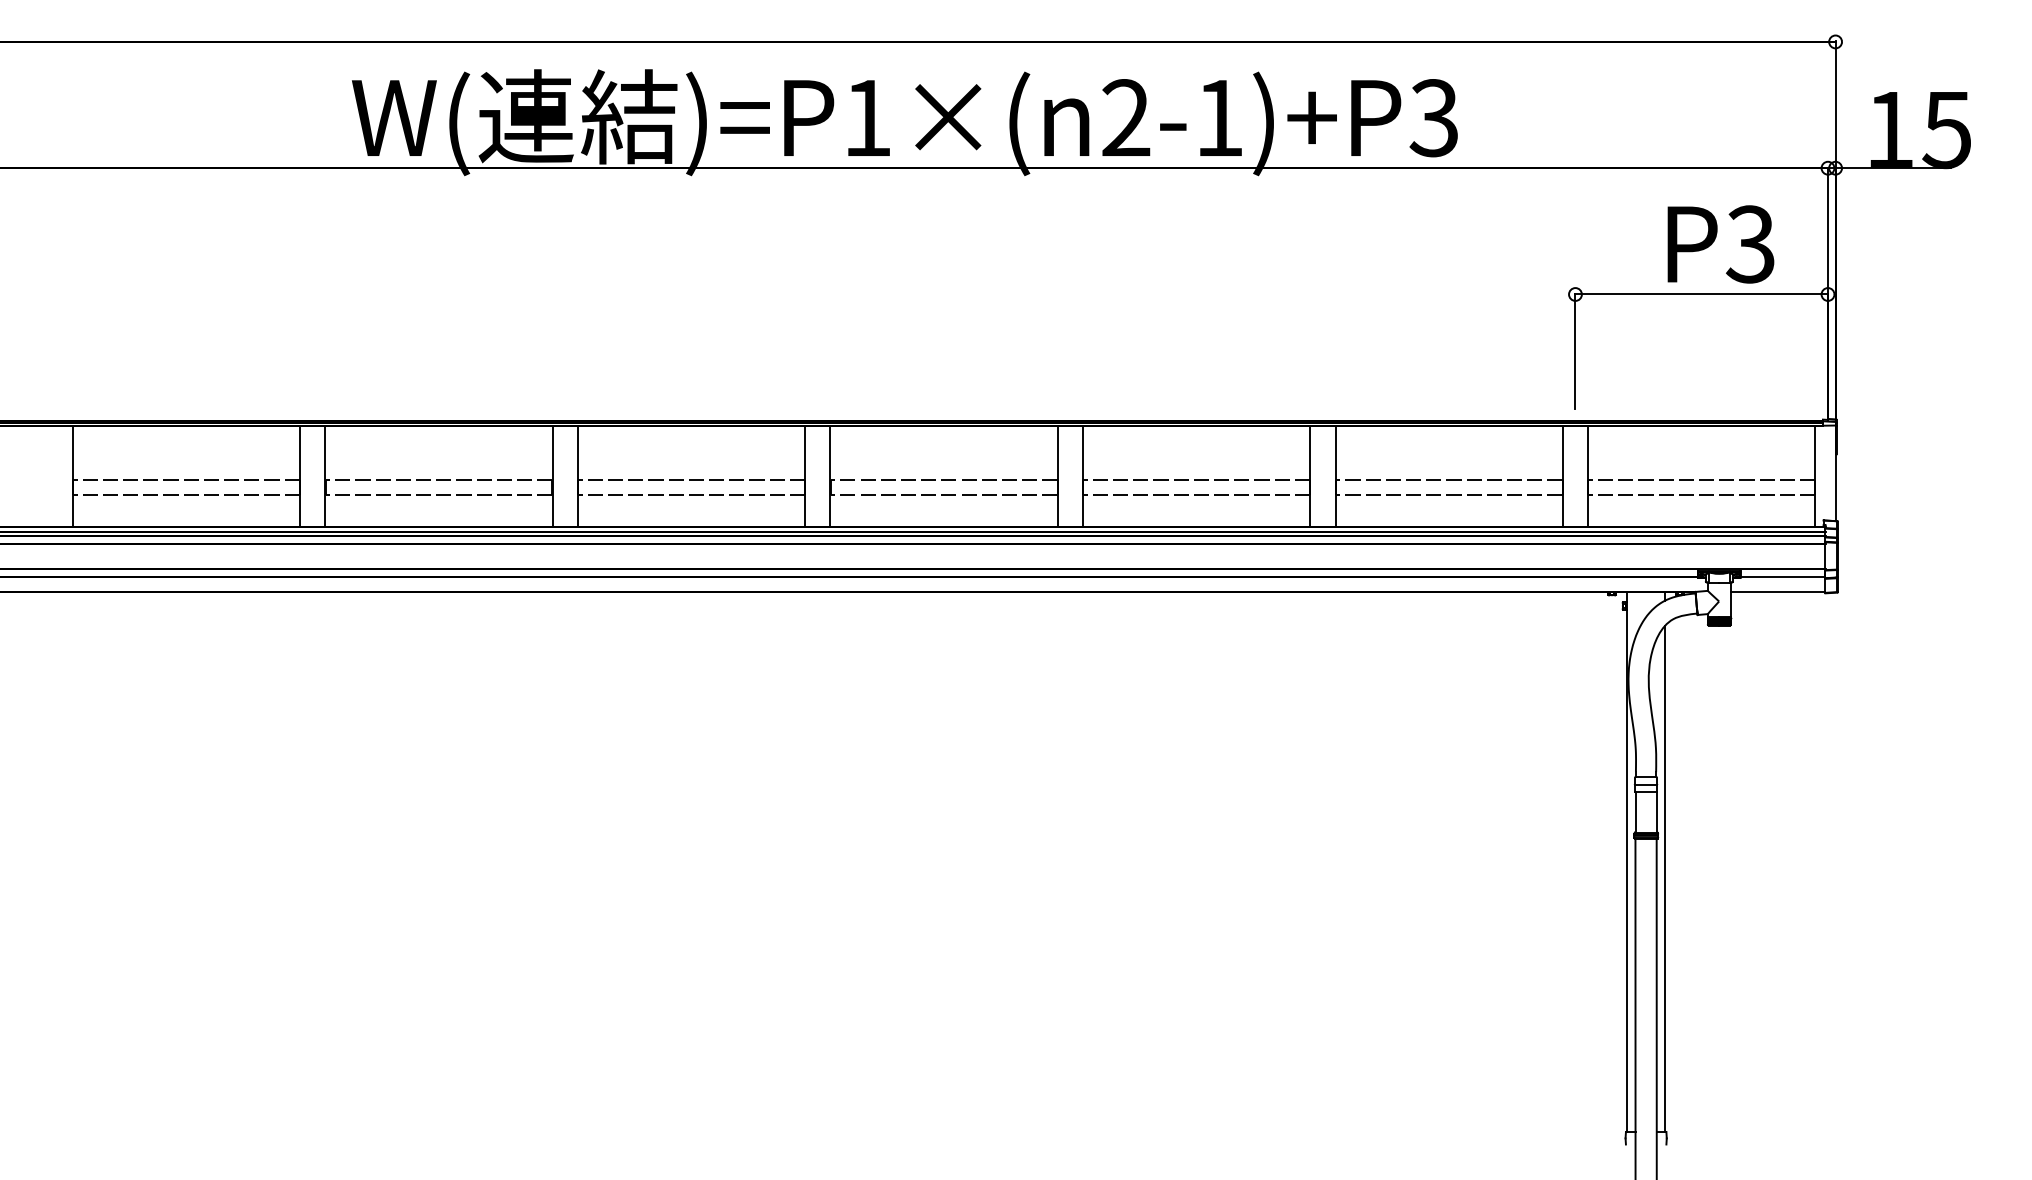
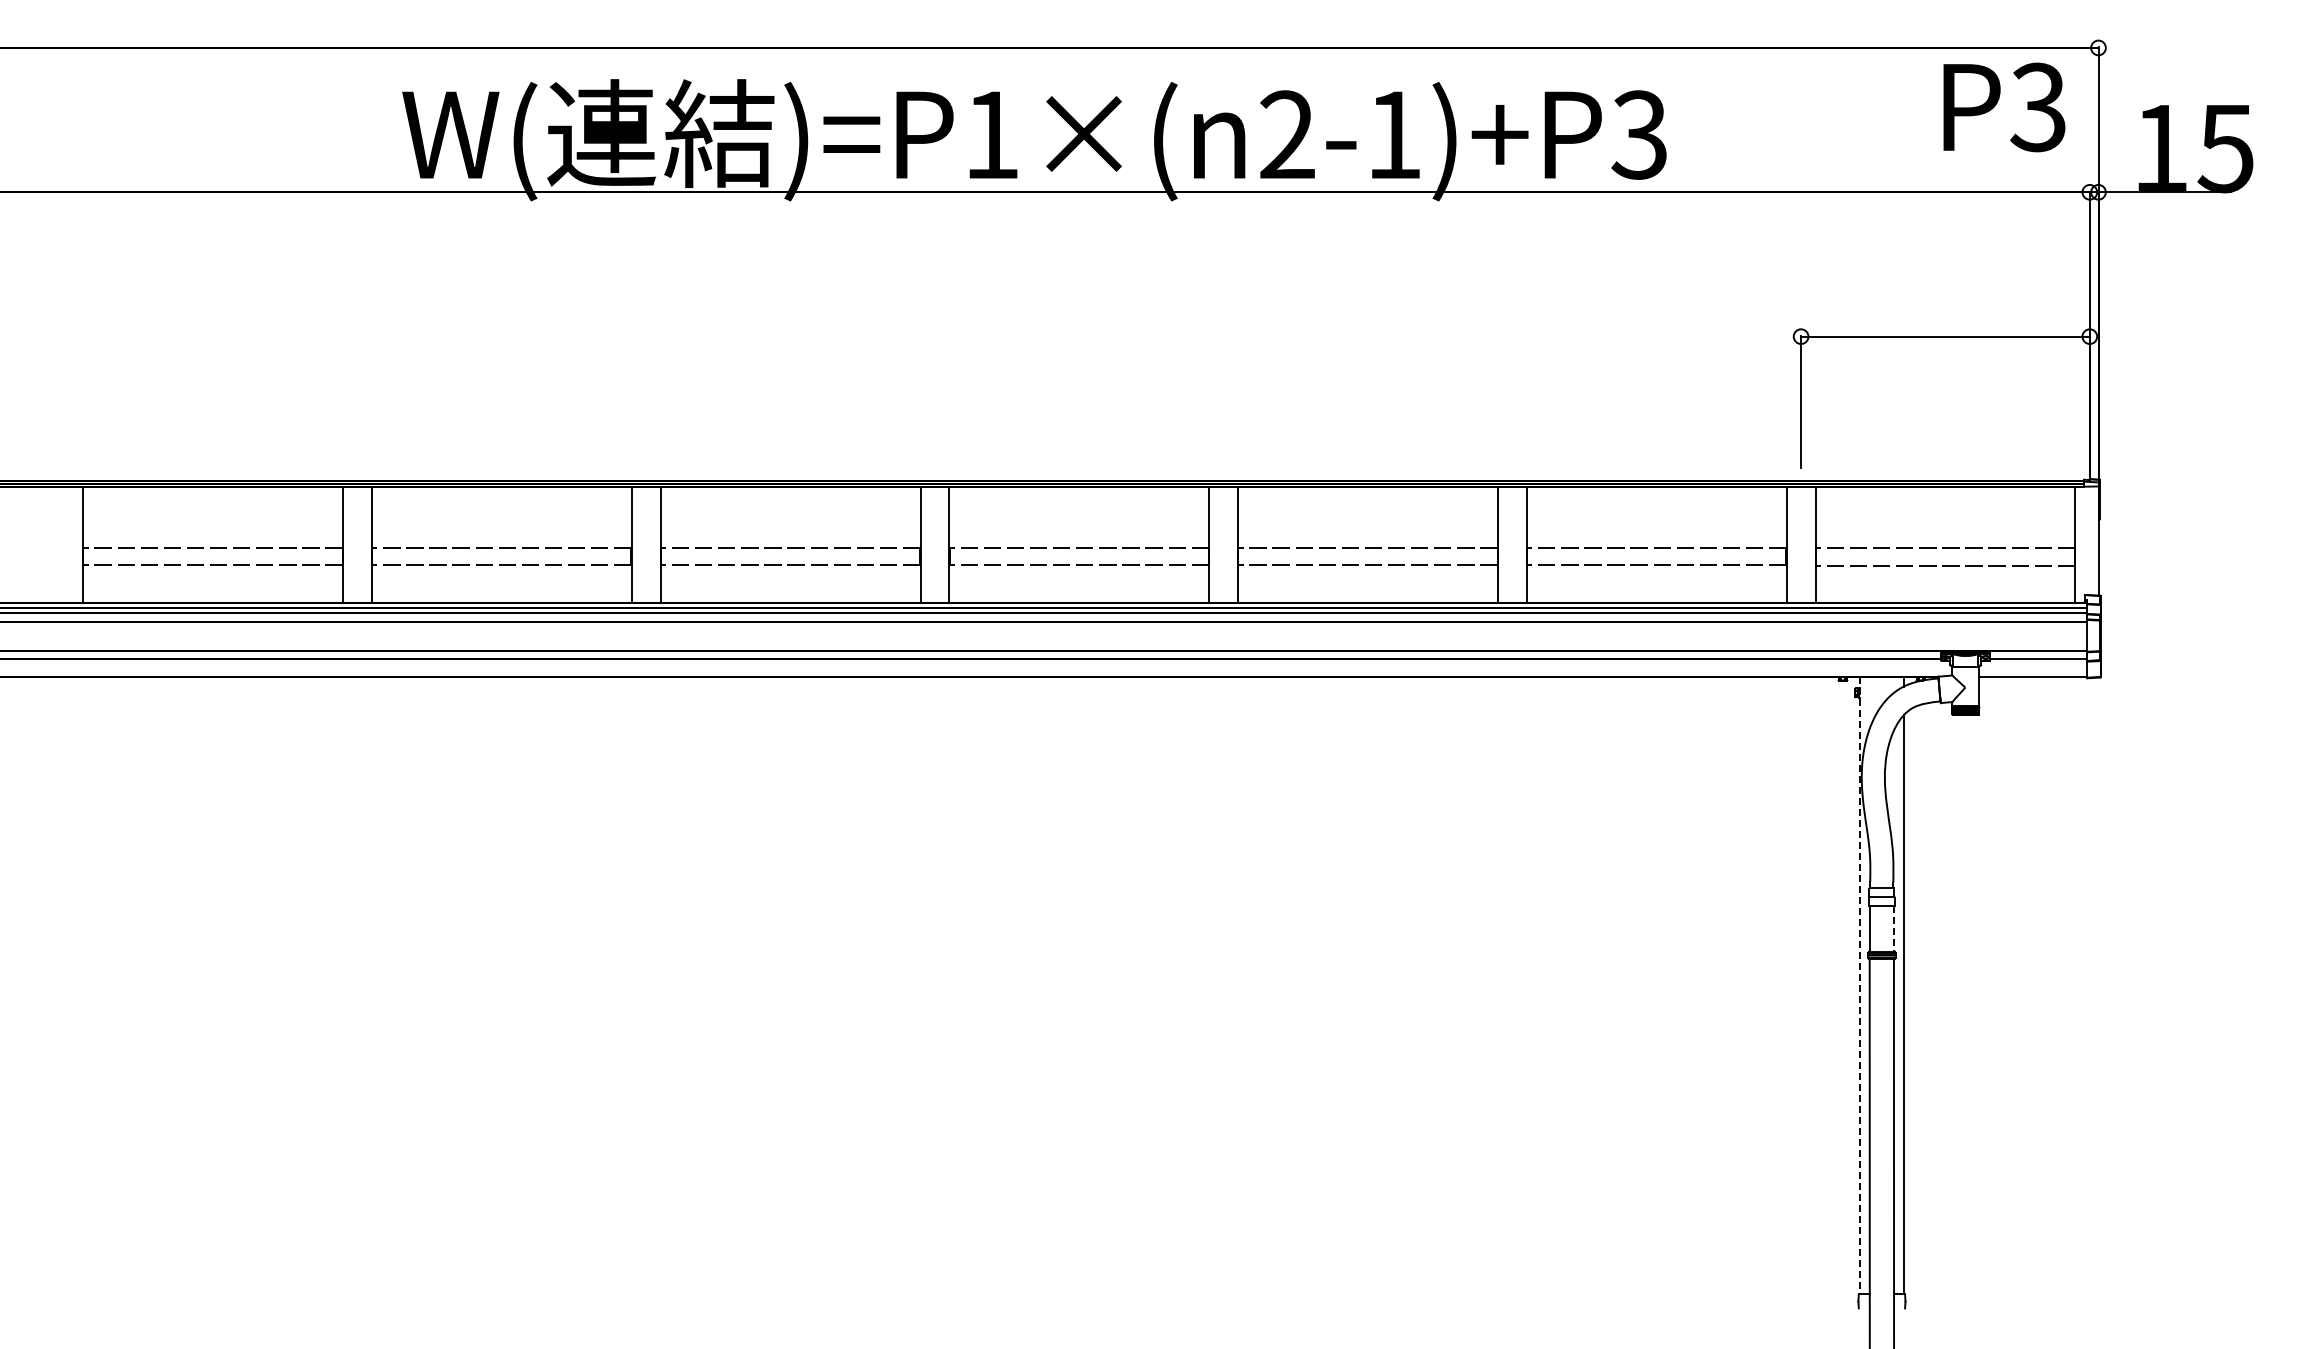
text: (1721, 244) -> (2004, 107), moved
line: (1657, 813) -> (1894, 929), solid -> dashed
line: (1627, 862) -> (1860, 985), solid -> dashed

